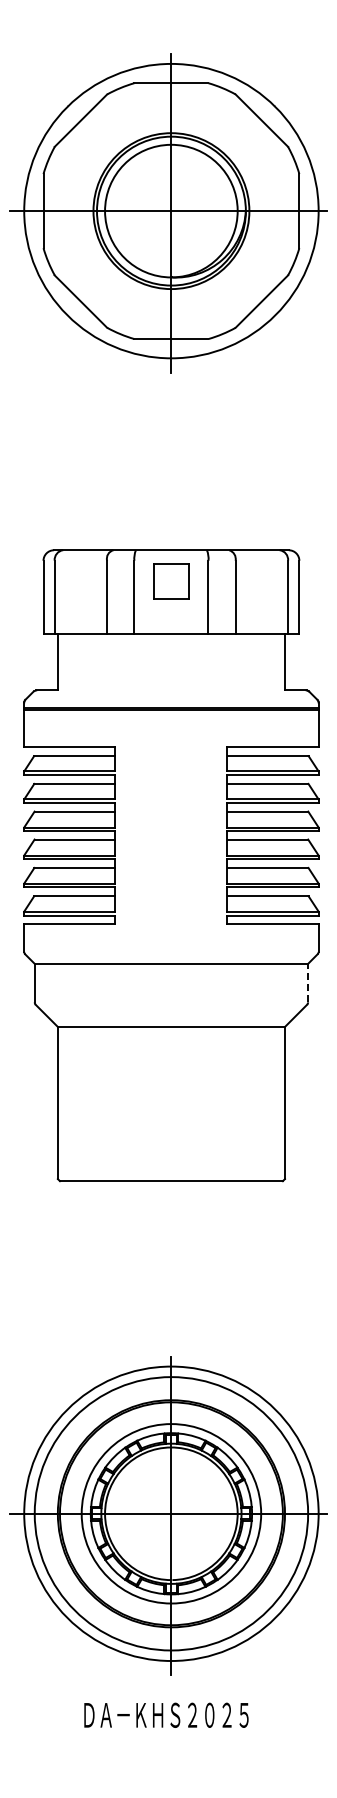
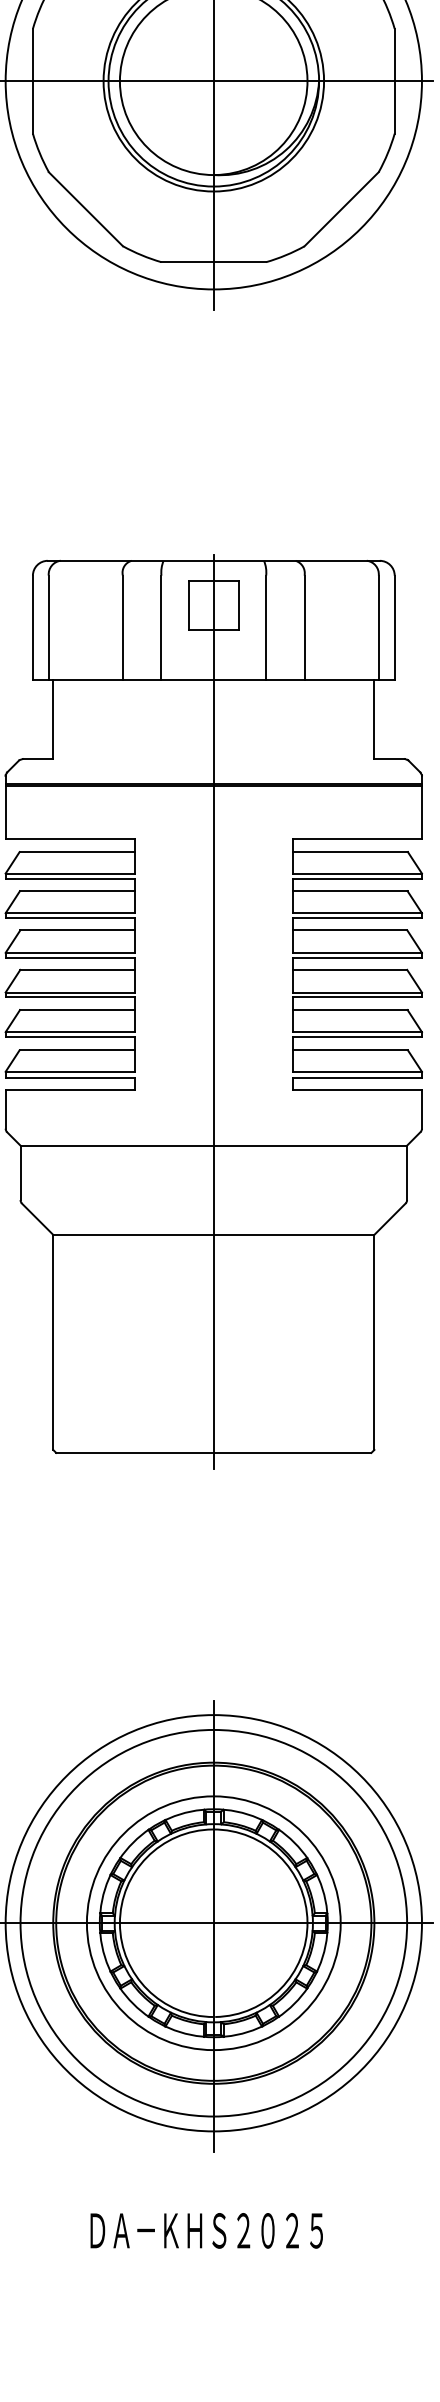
line: (171, 869) -> (213, 1012), added
line: (308, 982) -> (407, 1171), dashed -> solid
text: (166, 1714) -> (206, 2229), moved

